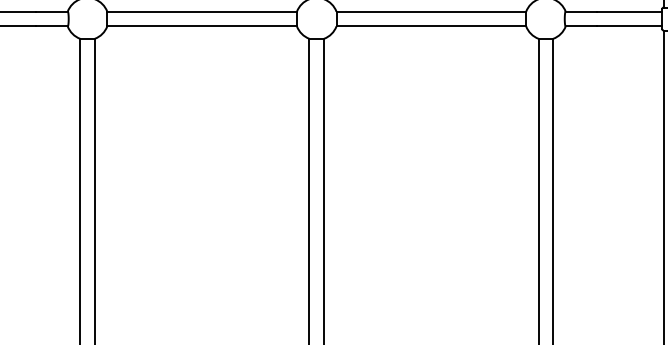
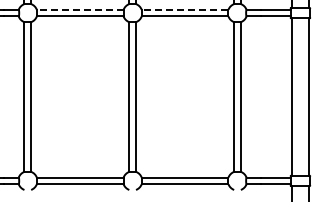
line: (200, 11) -> (79, 9), solid -> dashed
line: (430, 11) -> (184, 9), solid -> dashed

